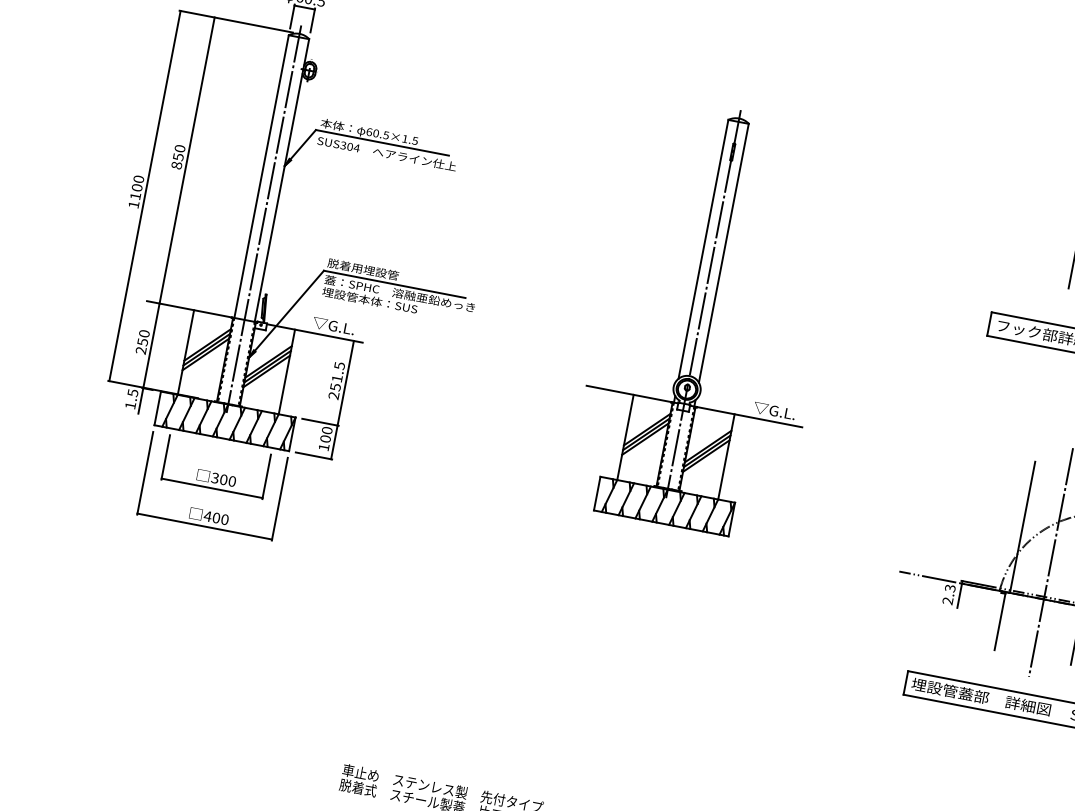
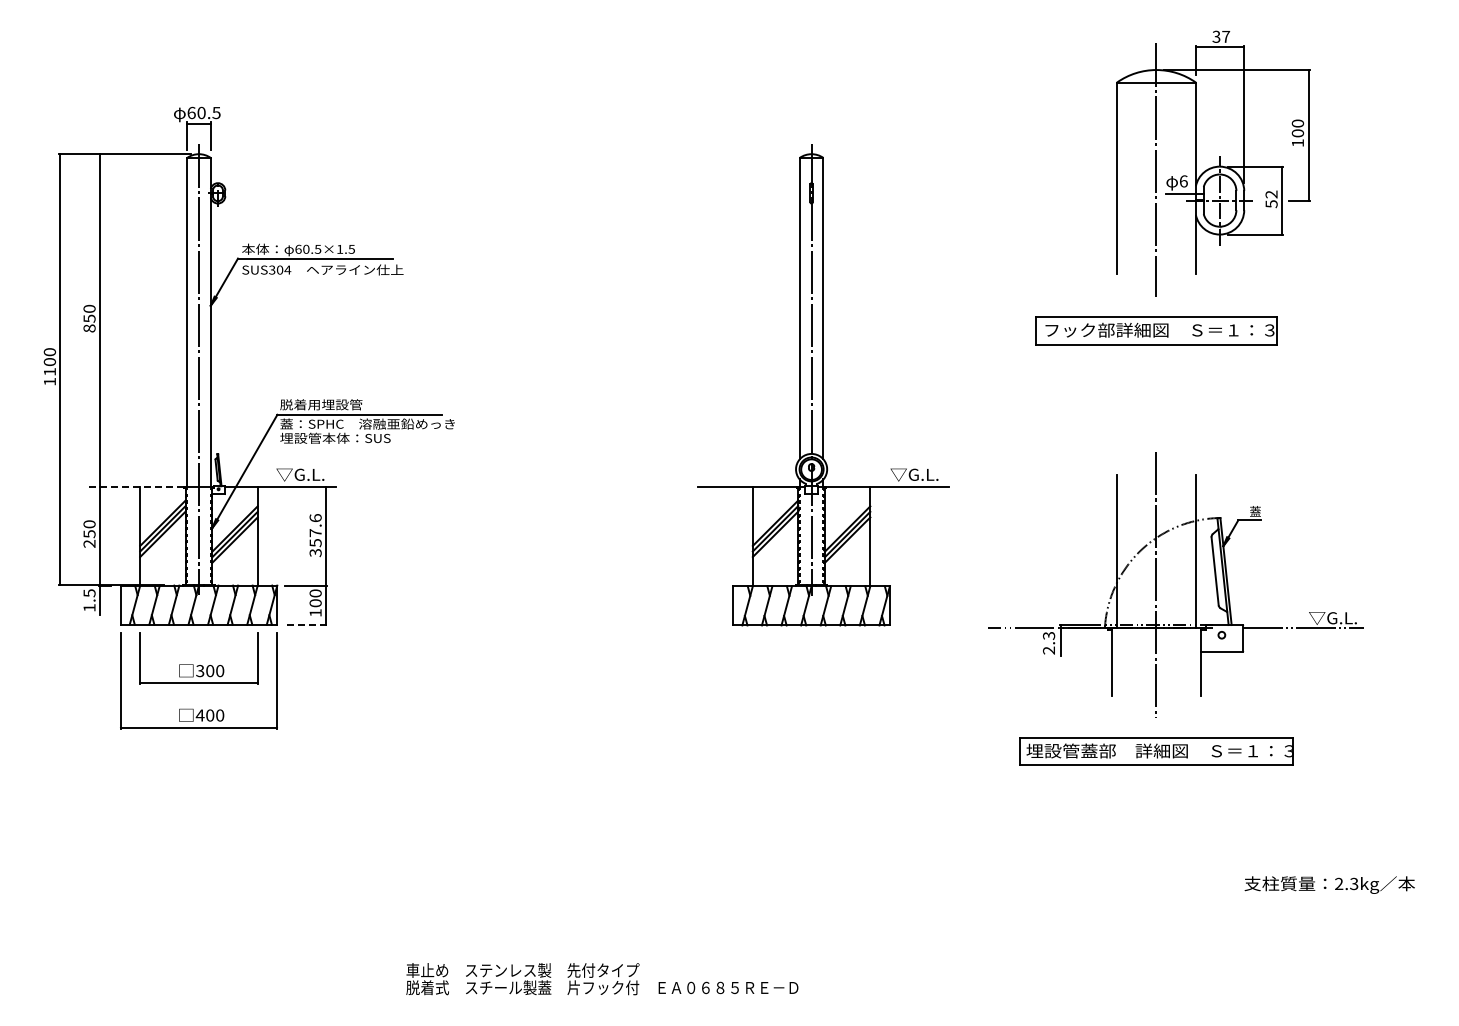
line: (189, 309) -> (134, 487), solid -> dashed
part: (711, 319) -> (823, 385), moved
text: (336, 380) -> (315, 535), 251.5 -> 357.6
line: (313, 455) -> (305, 624), solid -> dashed

